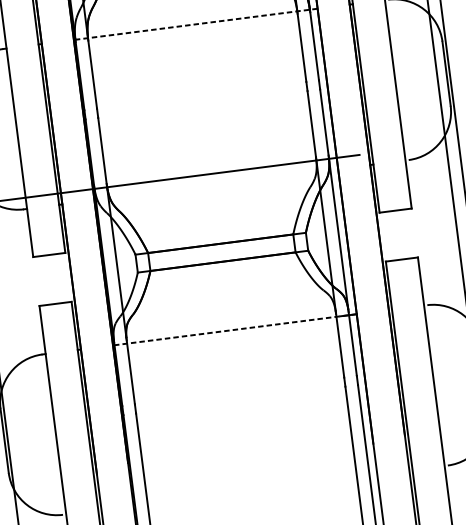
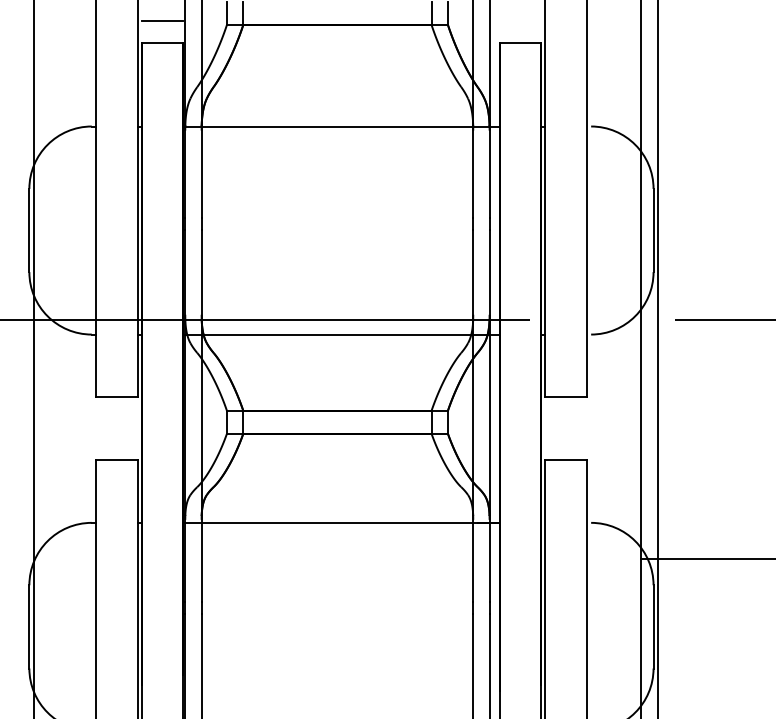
line: (195, 24) -> (340, 126), dashed -> solid
line: (216, 184) -> (341, 334), added
line: (234, 329) -> (340, 522), dashed -> solid

